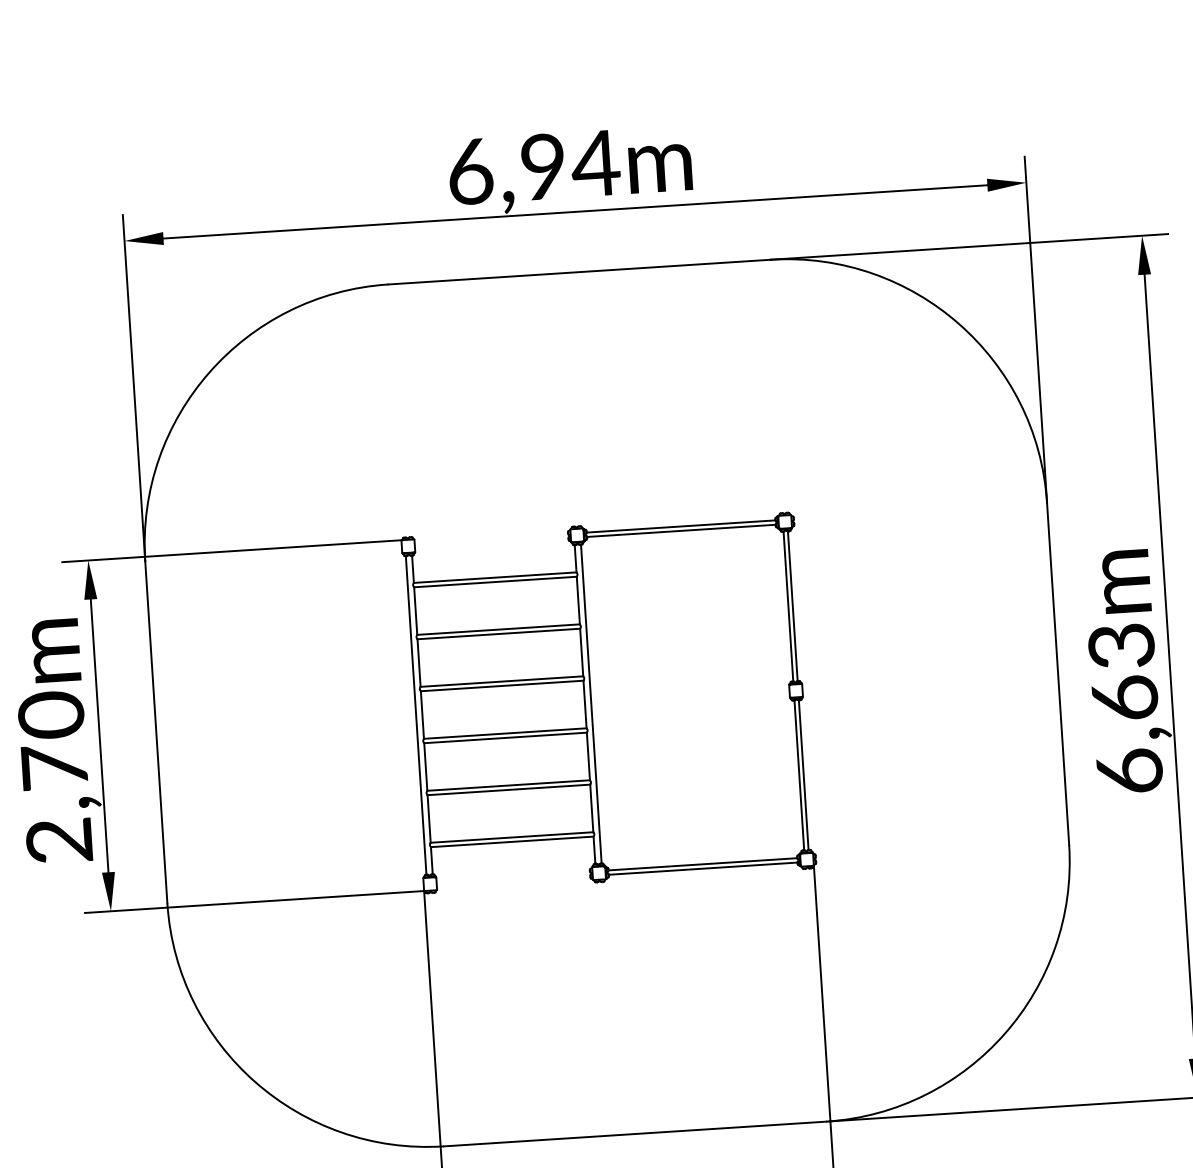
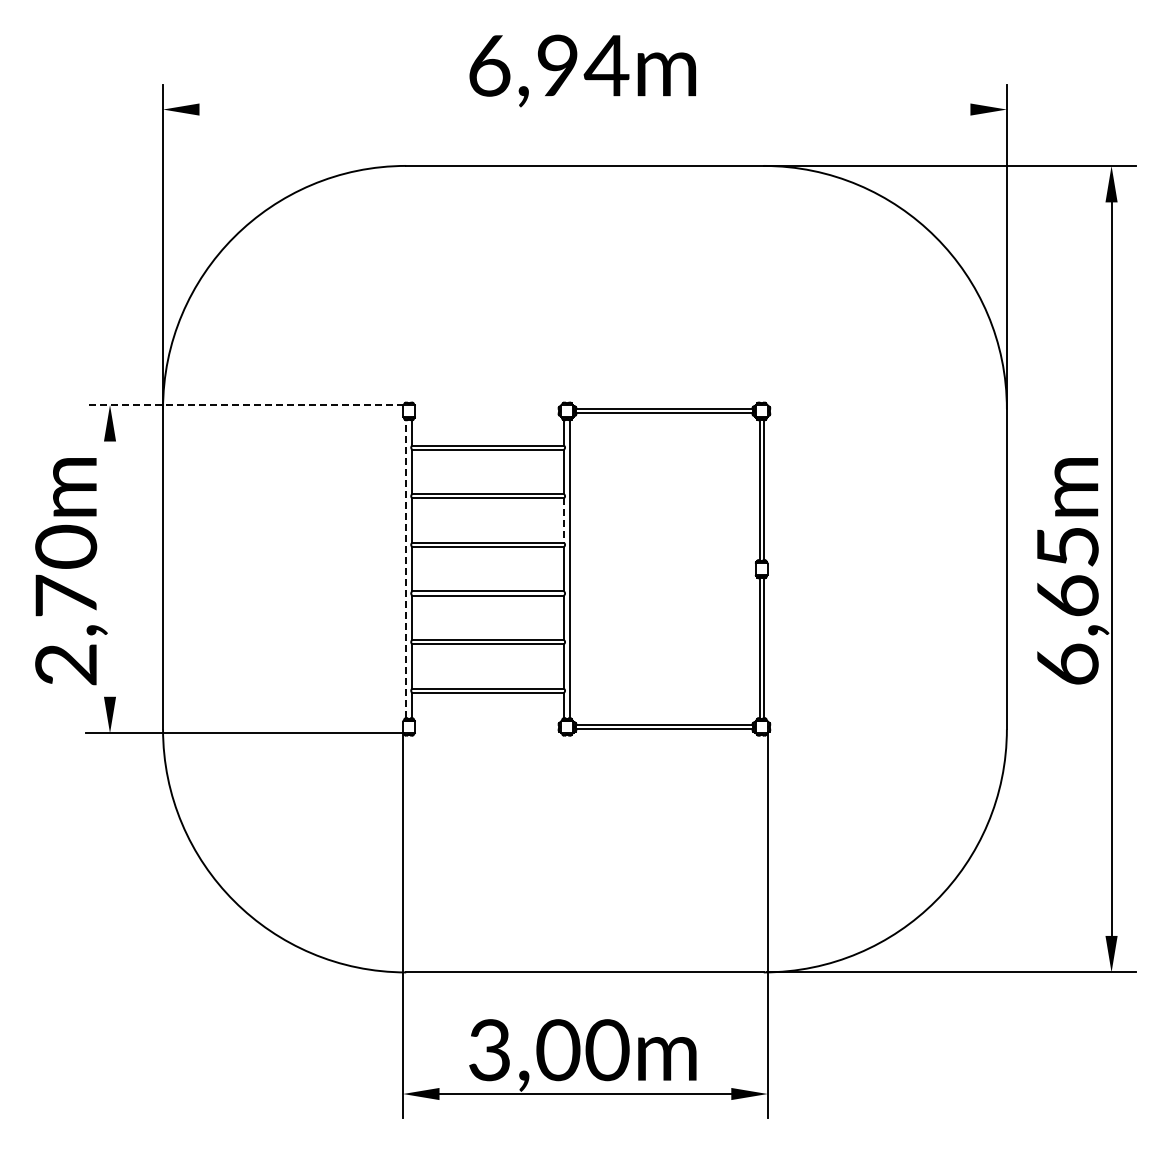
line: (574, 211) -> (584, 109), removed
line: (232, 551) -> (244, 405), solid -> dashed
text: (1121, 646) -> (1067, 547), 6,63m -> 6,65m
line: (582, 653) -> (564, 521), solid -> dashed
line: (416, 715) -> (406, 569), solid -> dashed
line: (100, 735) -> (110, 568), removed

